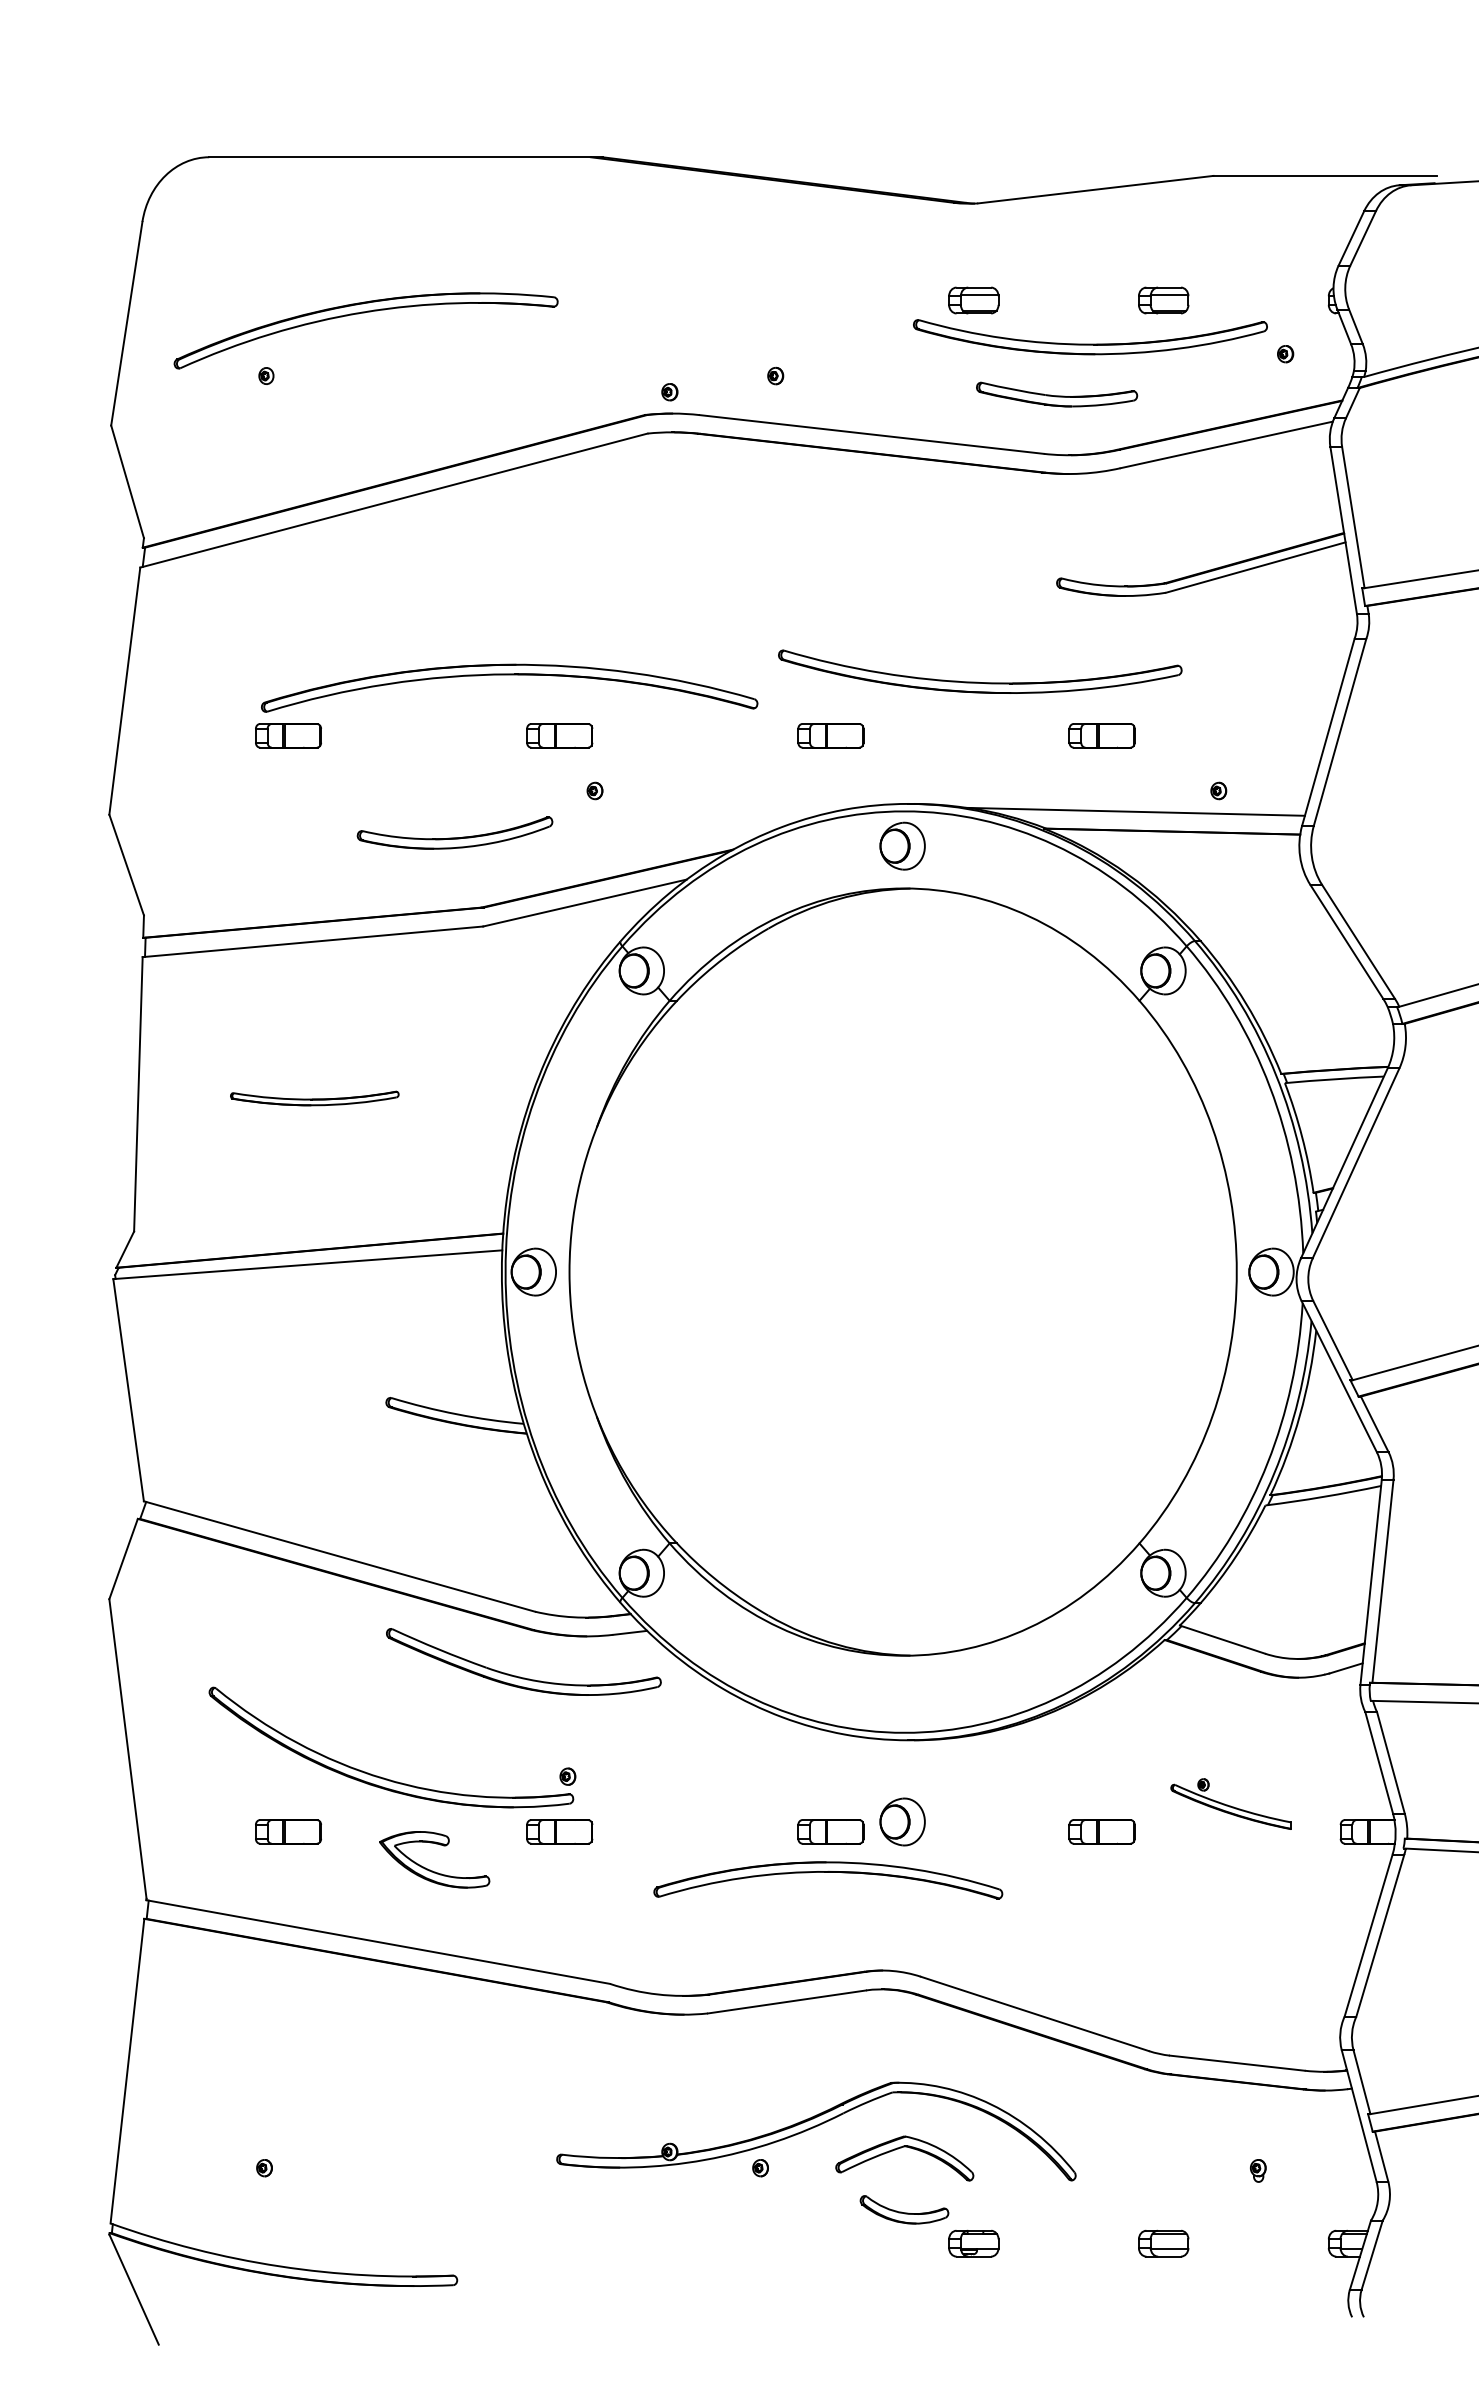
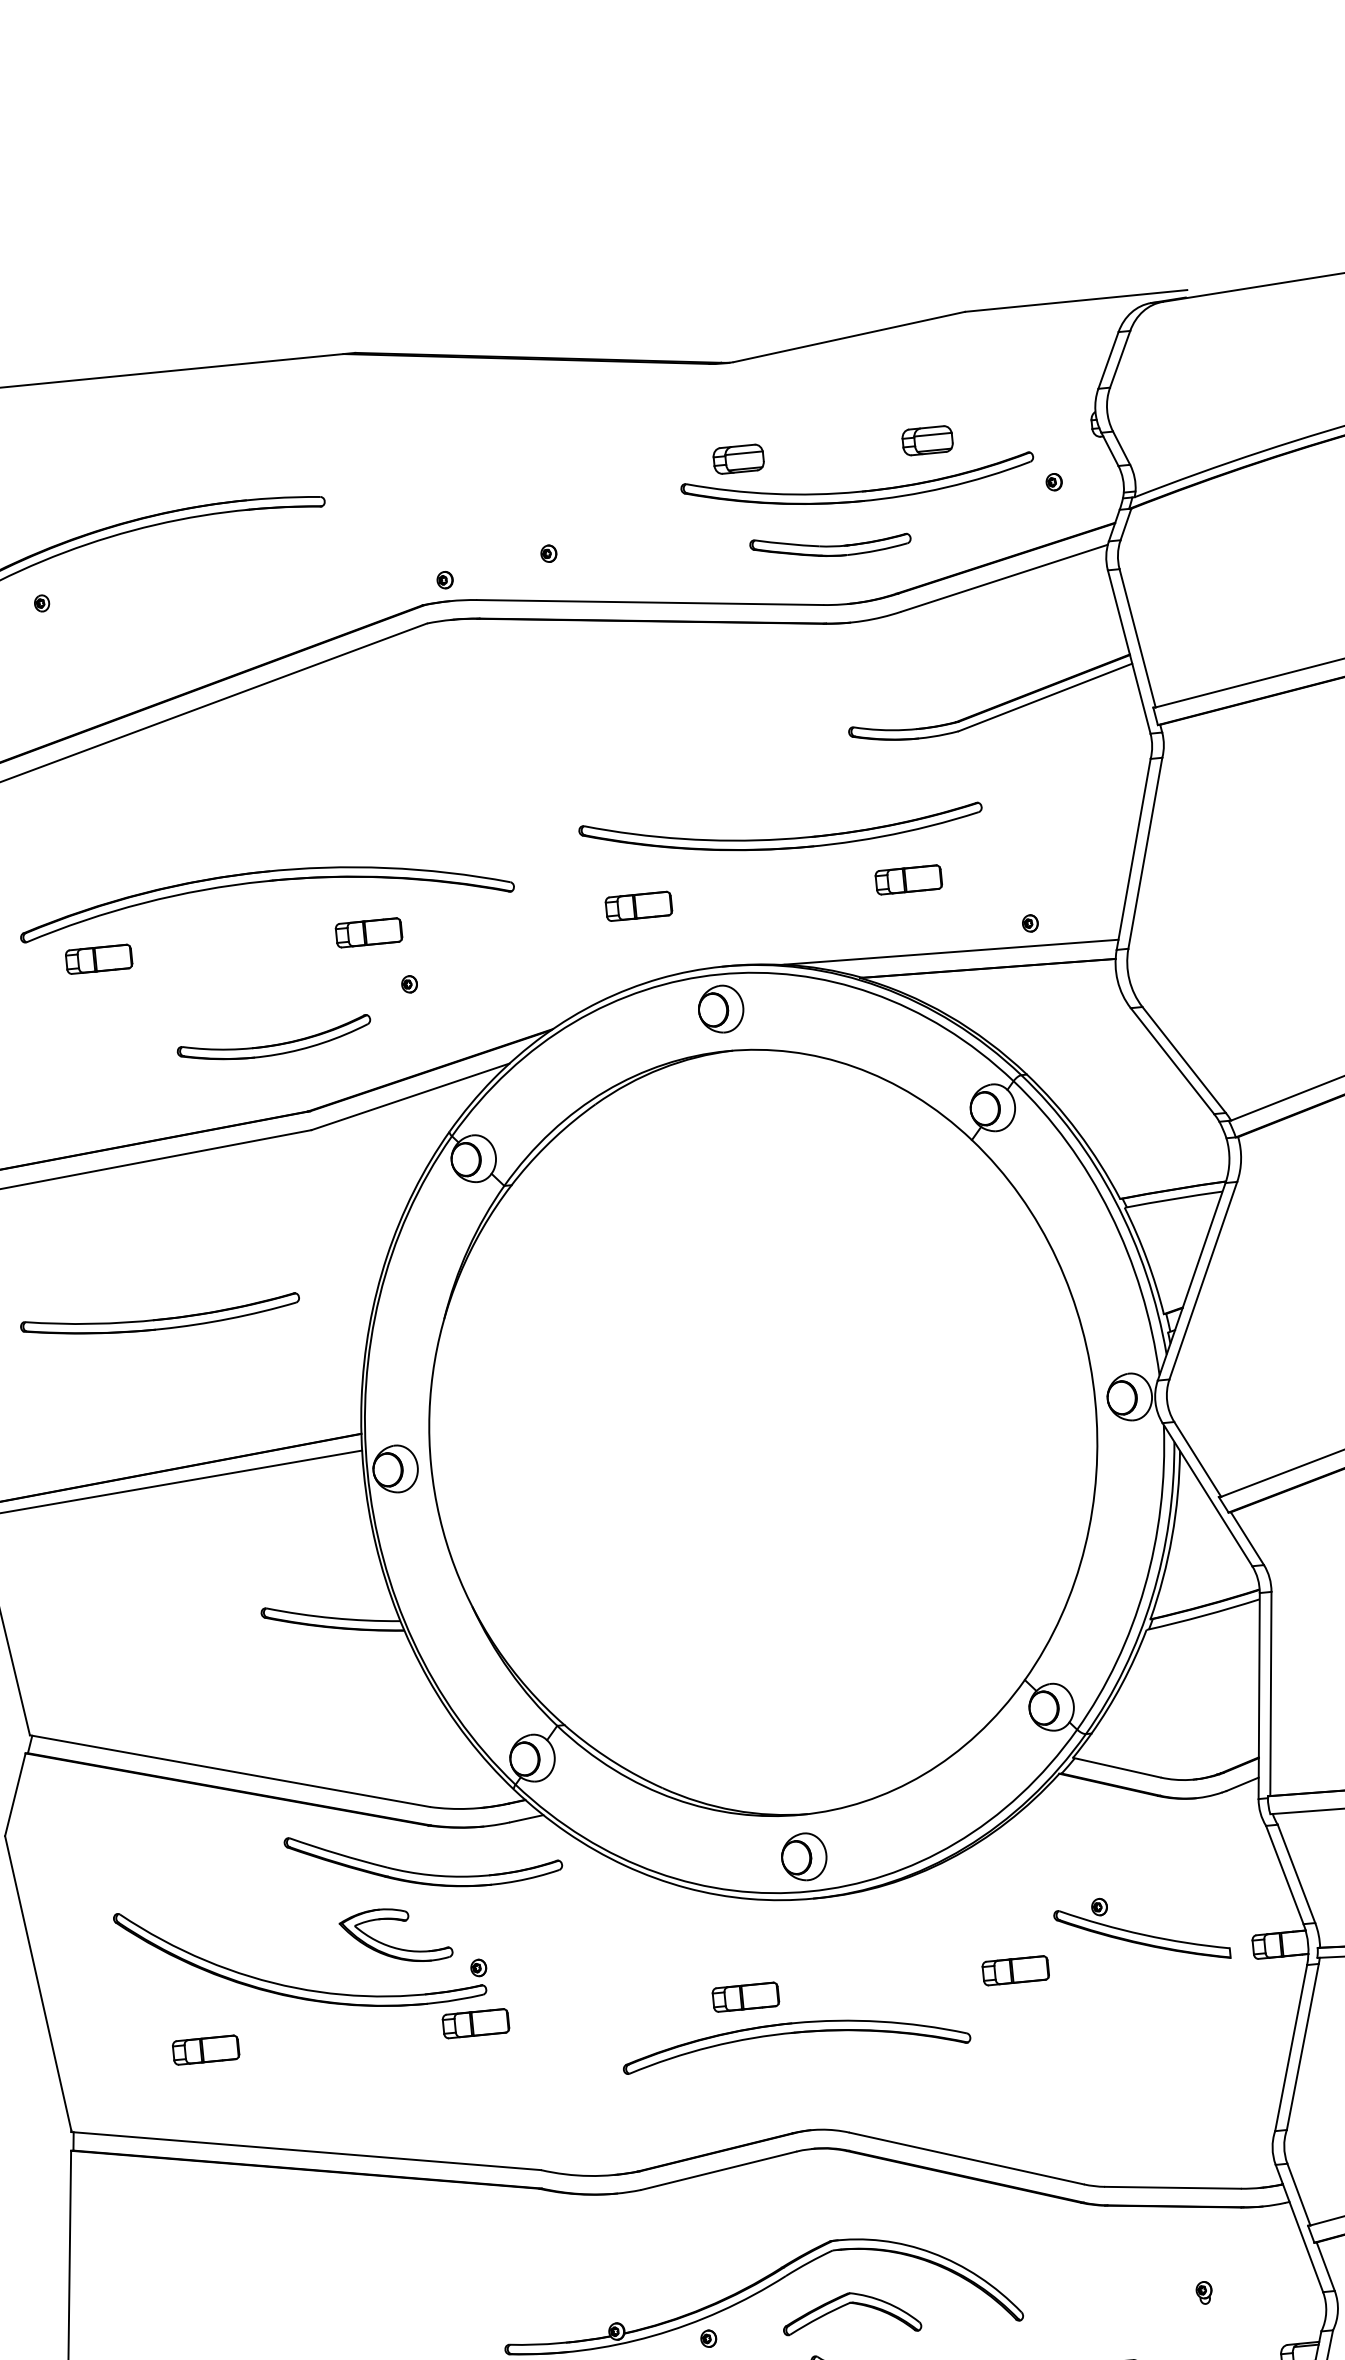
part: (509, 675) -> (264, 882), moved
part: (314, 1098) -> (160, 1317), size x1.67
part: (1230, 1803) -> (1140, 1930), size x1.43
part: (902, 1821) -> (804, 1856), moved
part: (430, 1869) -> (392, 1946), moved
part: (828, 1872) -> (795, 2033), moved

